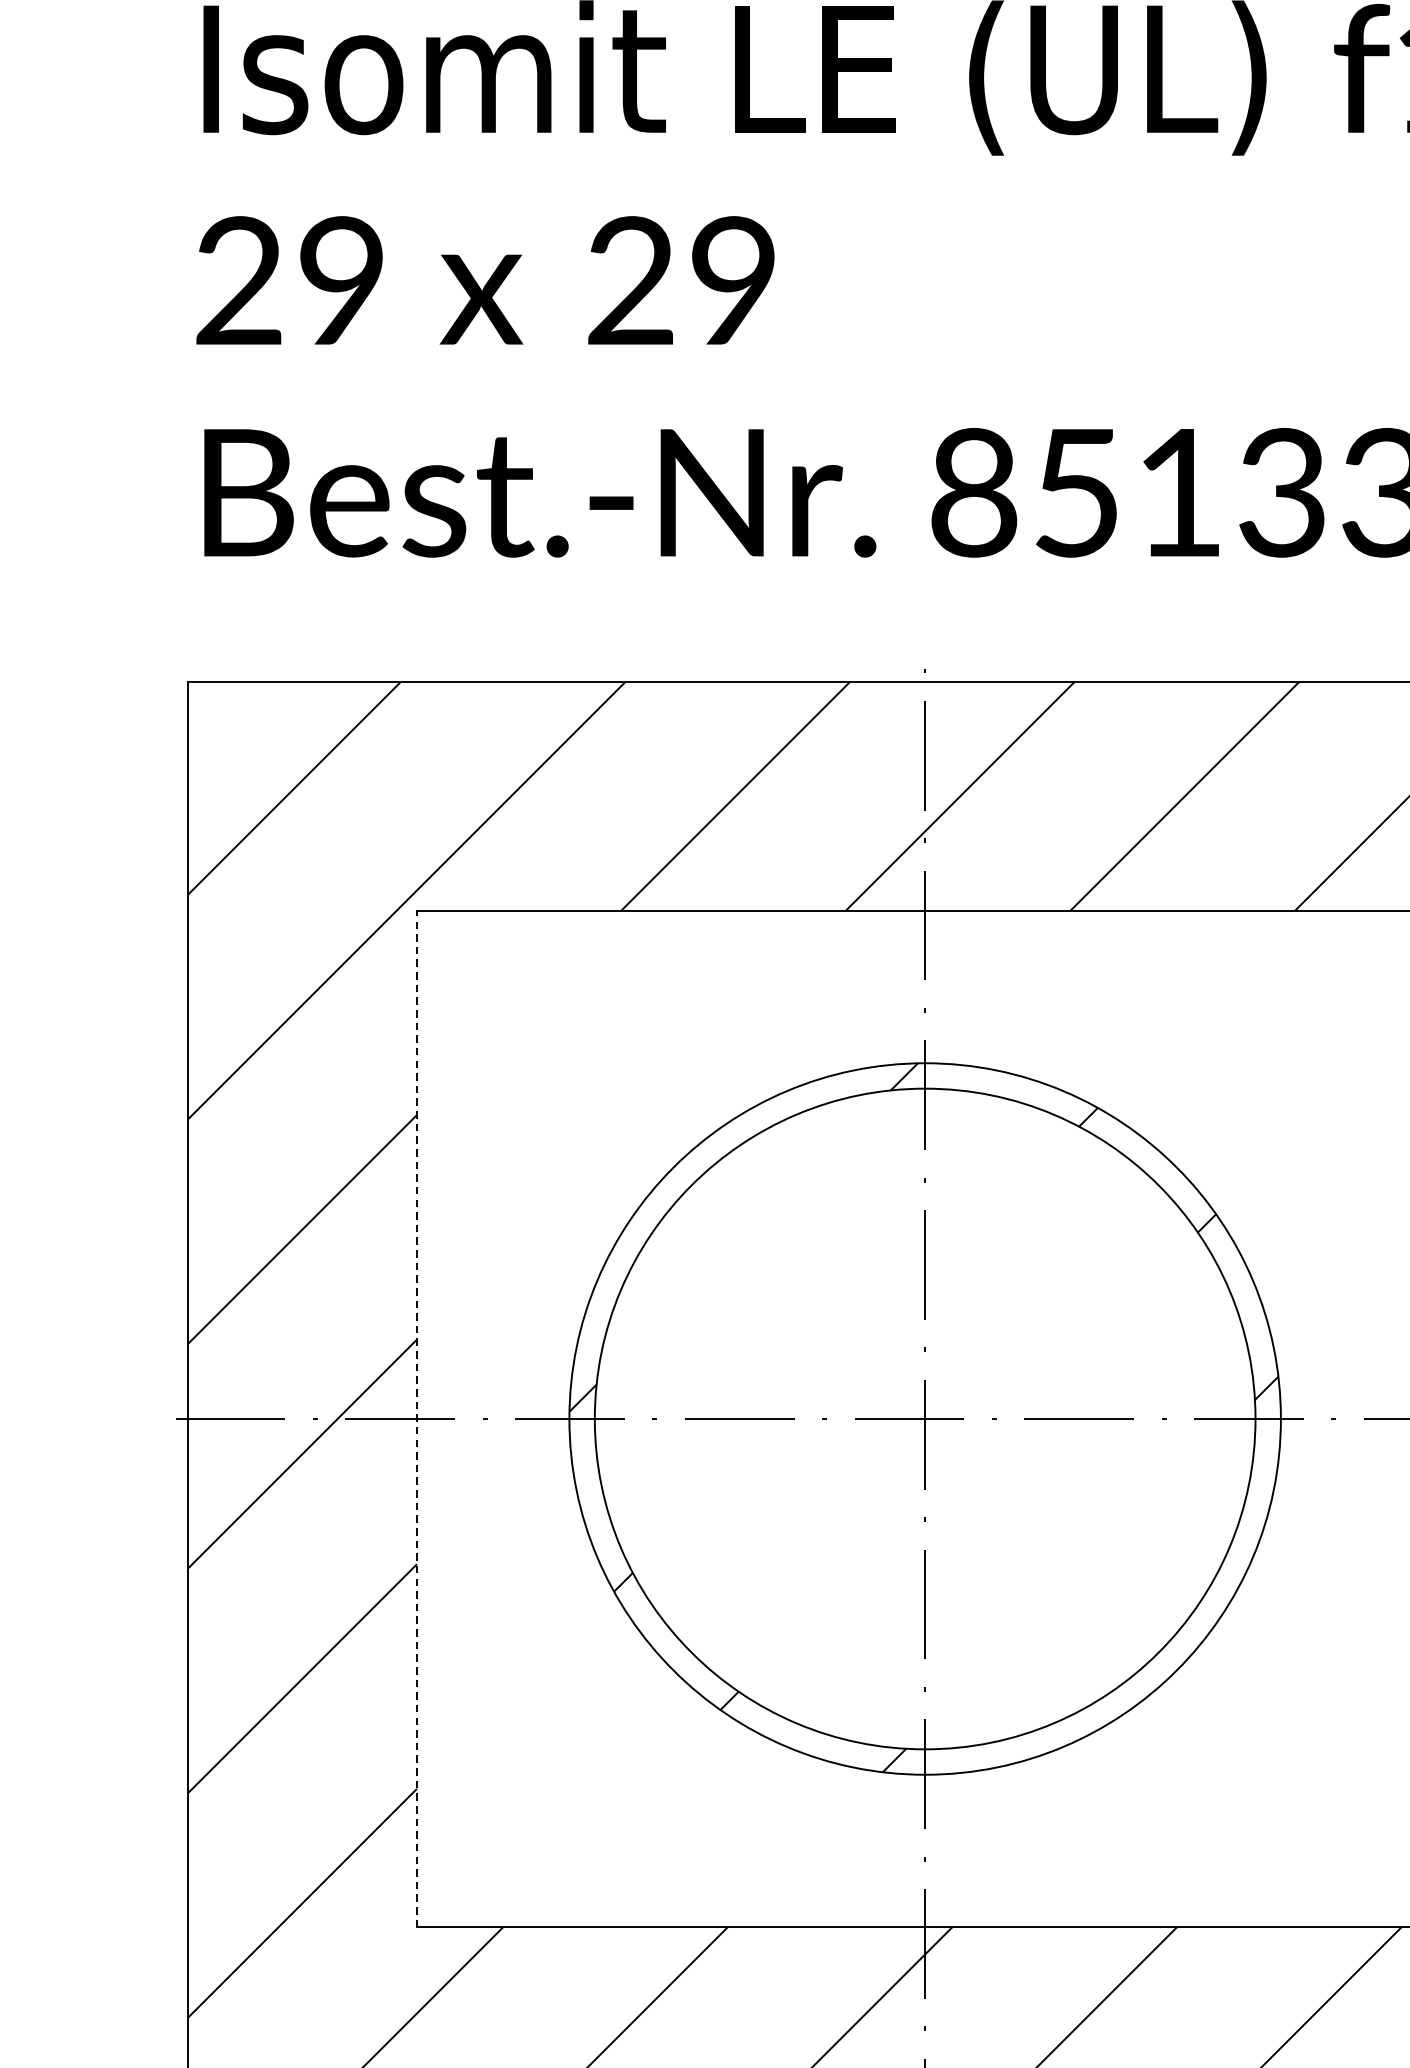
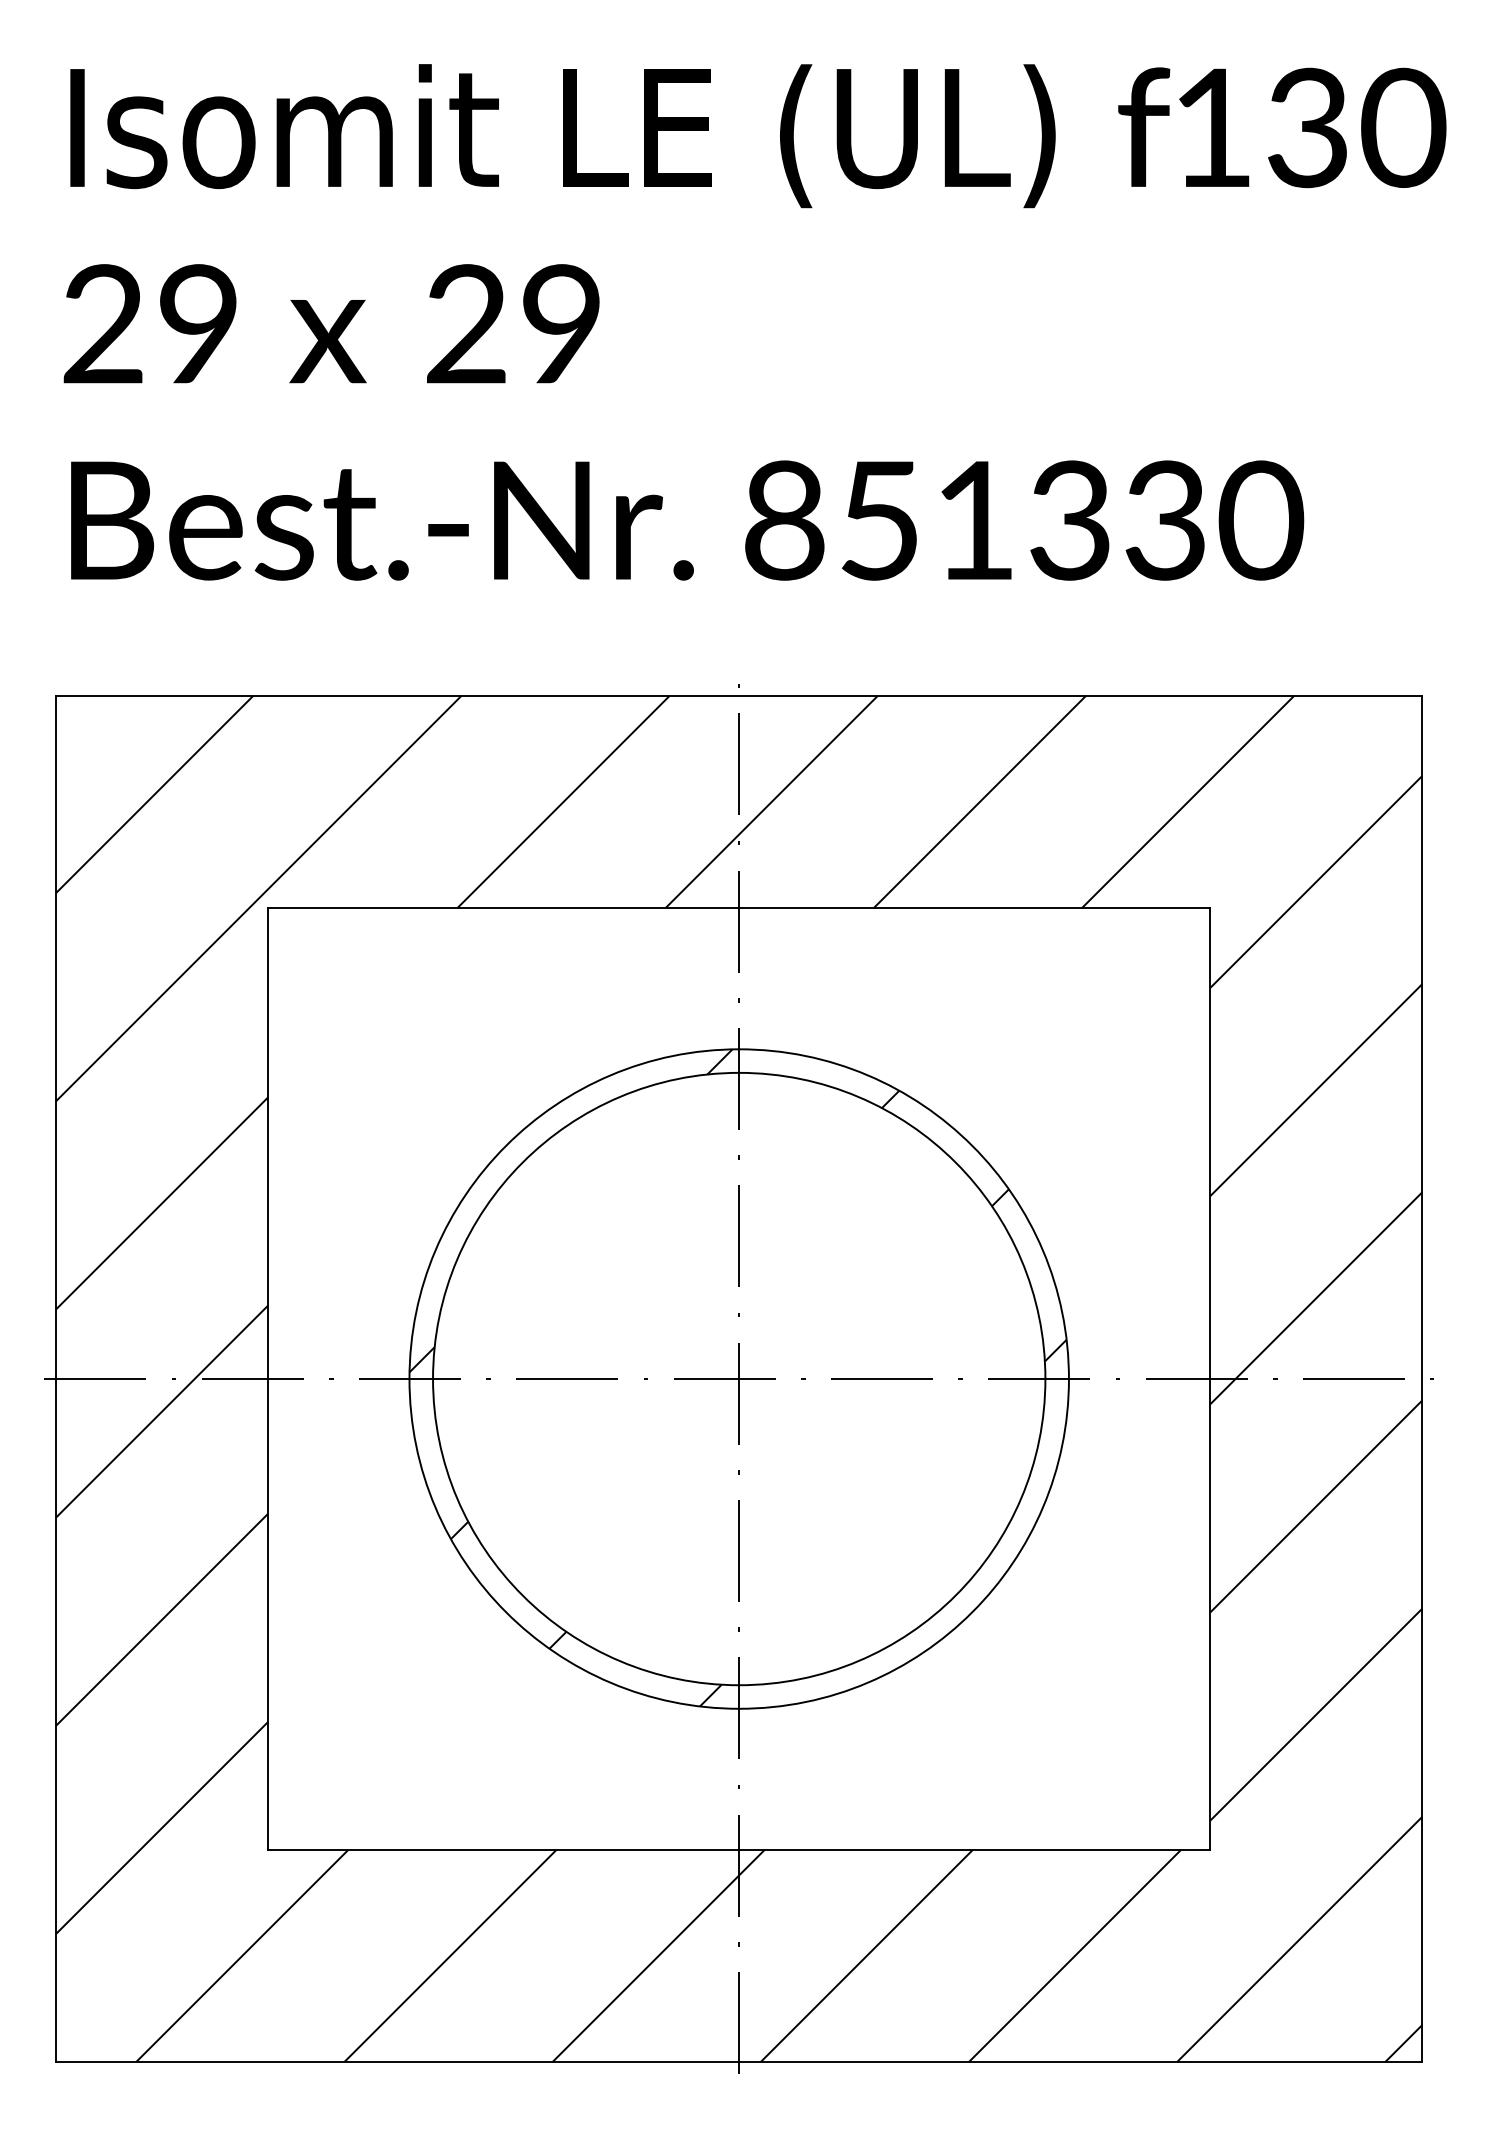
line: (417, 1418) -> (268, 1378), dashed -> solid

